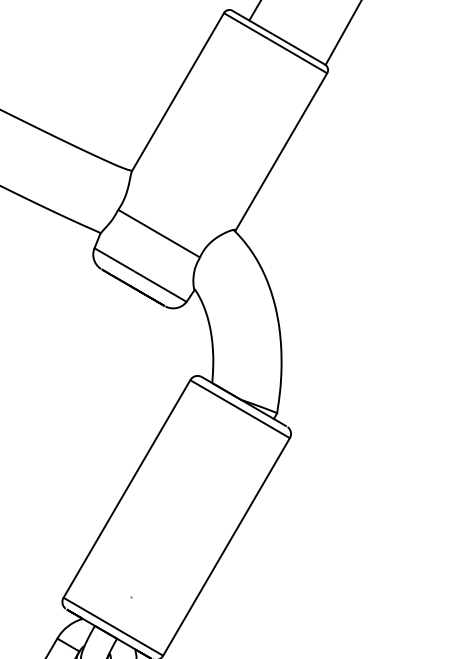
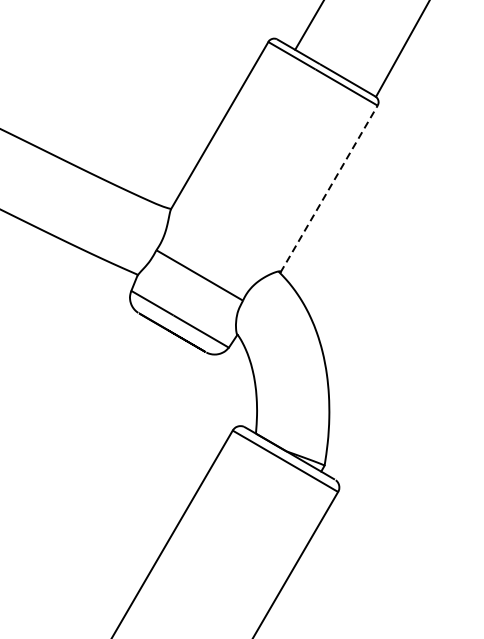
line: (281, 151) -> (329, 188), solid -> dashed

